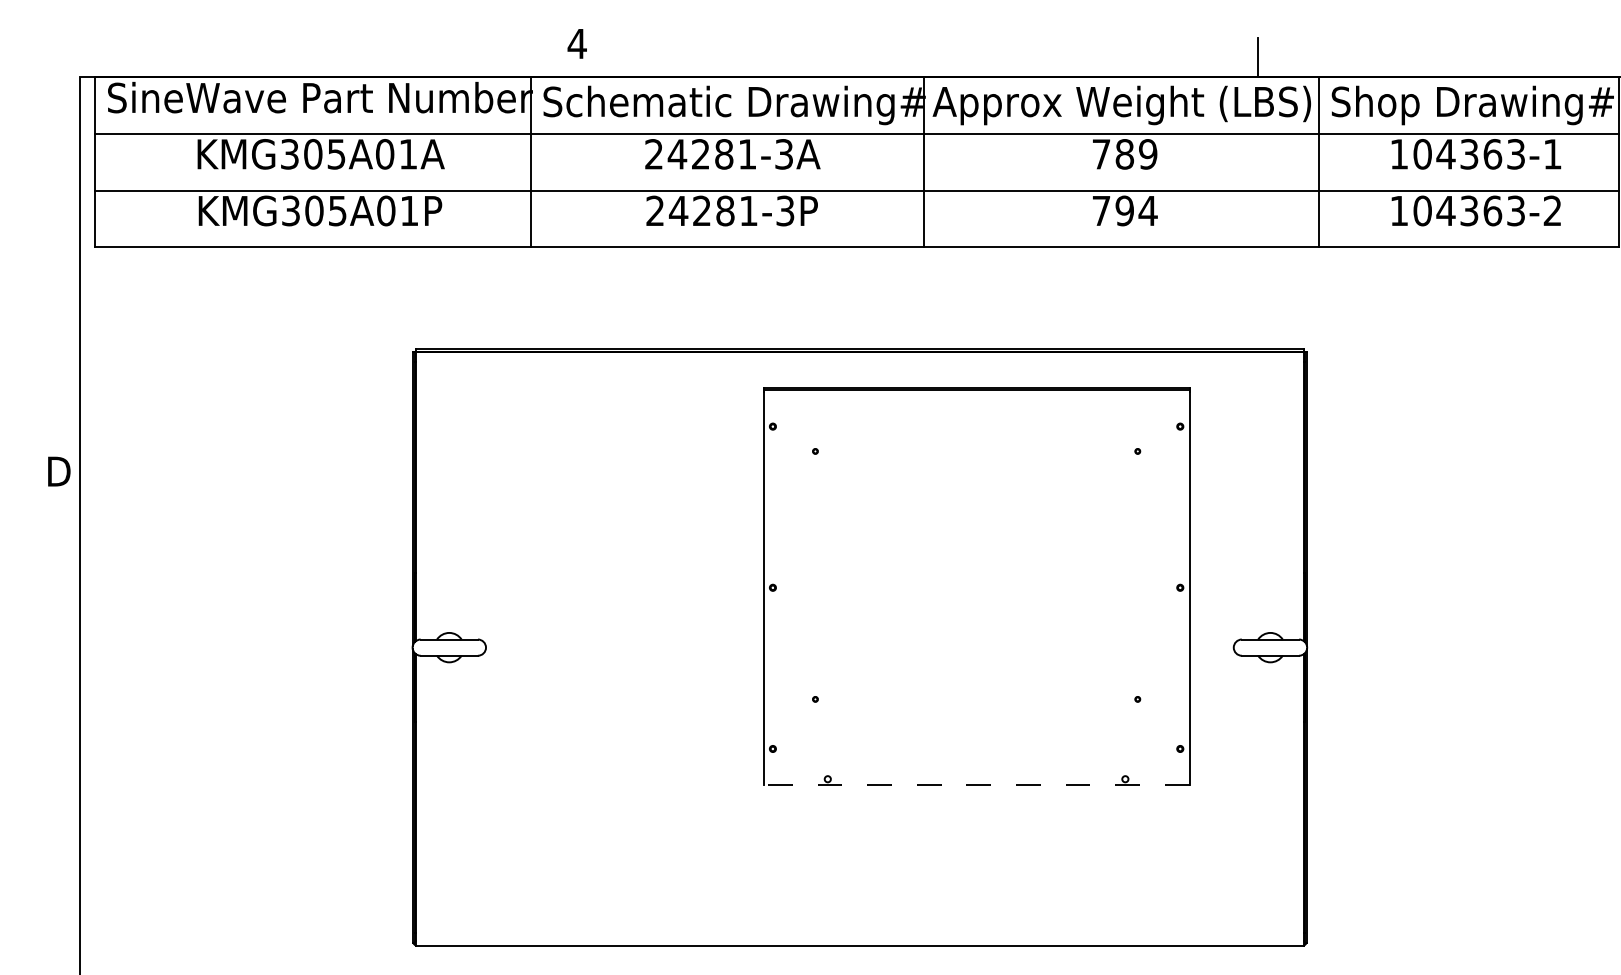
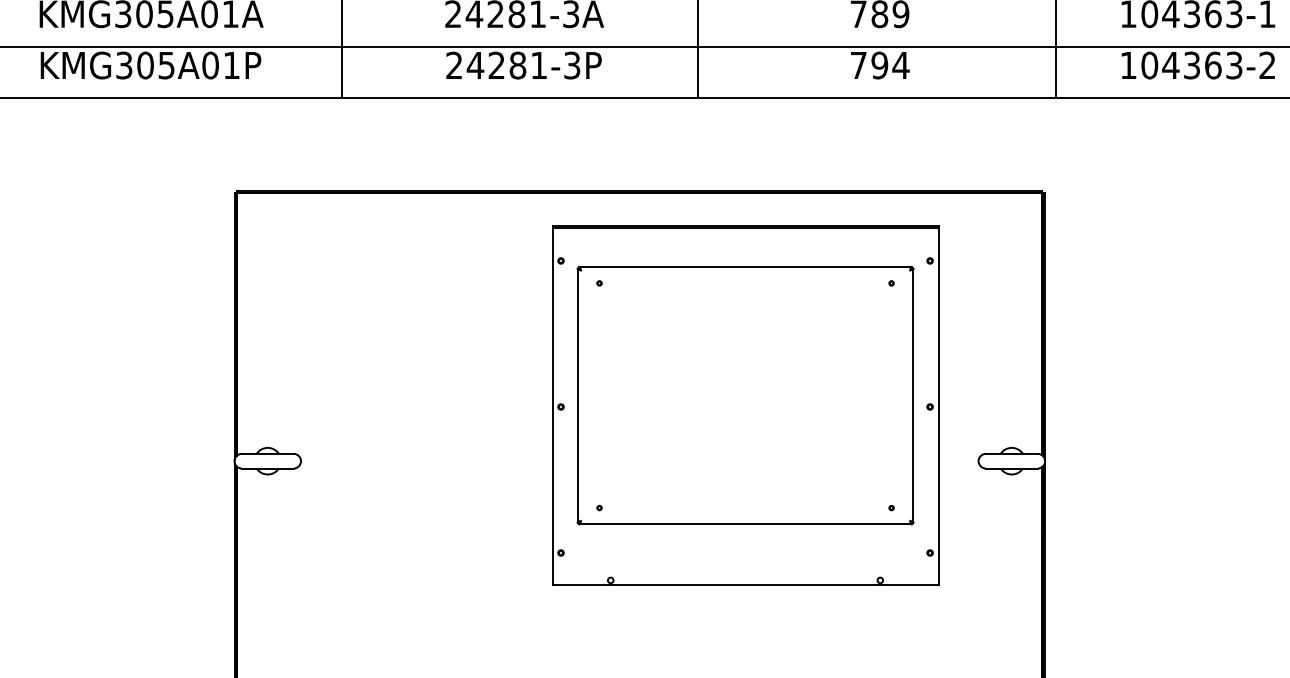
part: (976, 575) -> (745, 395), added
line: (976, 784) -> (745, 585), dashed -> solid

